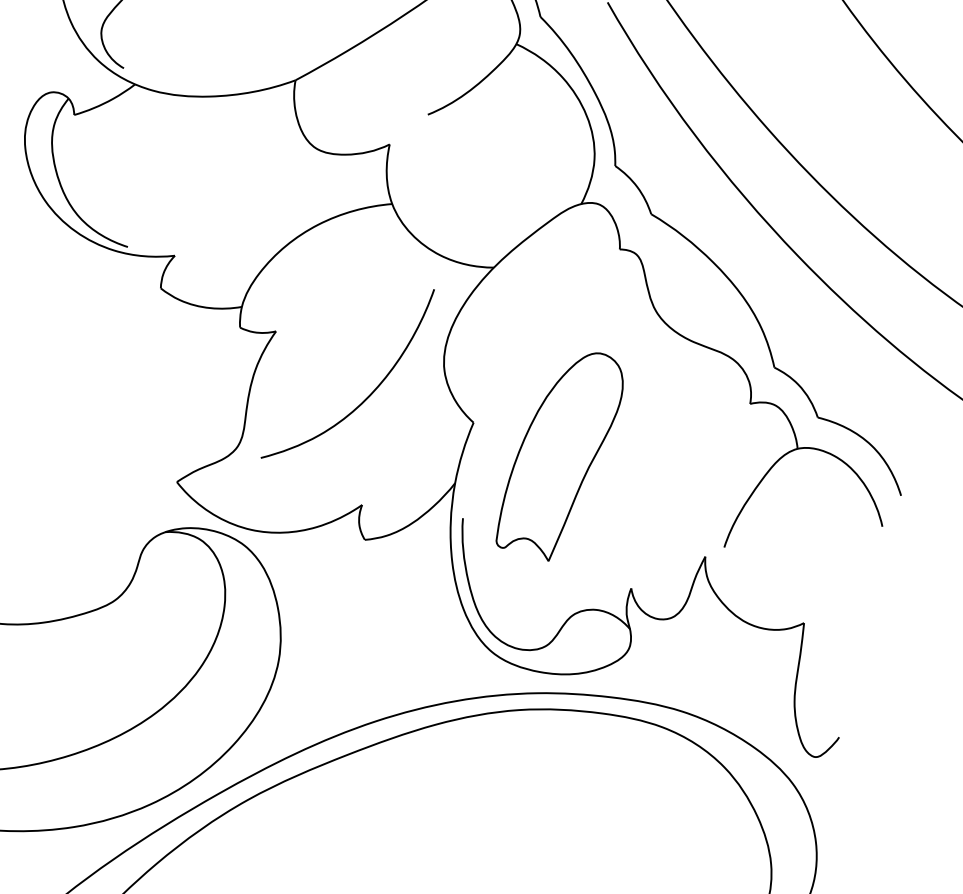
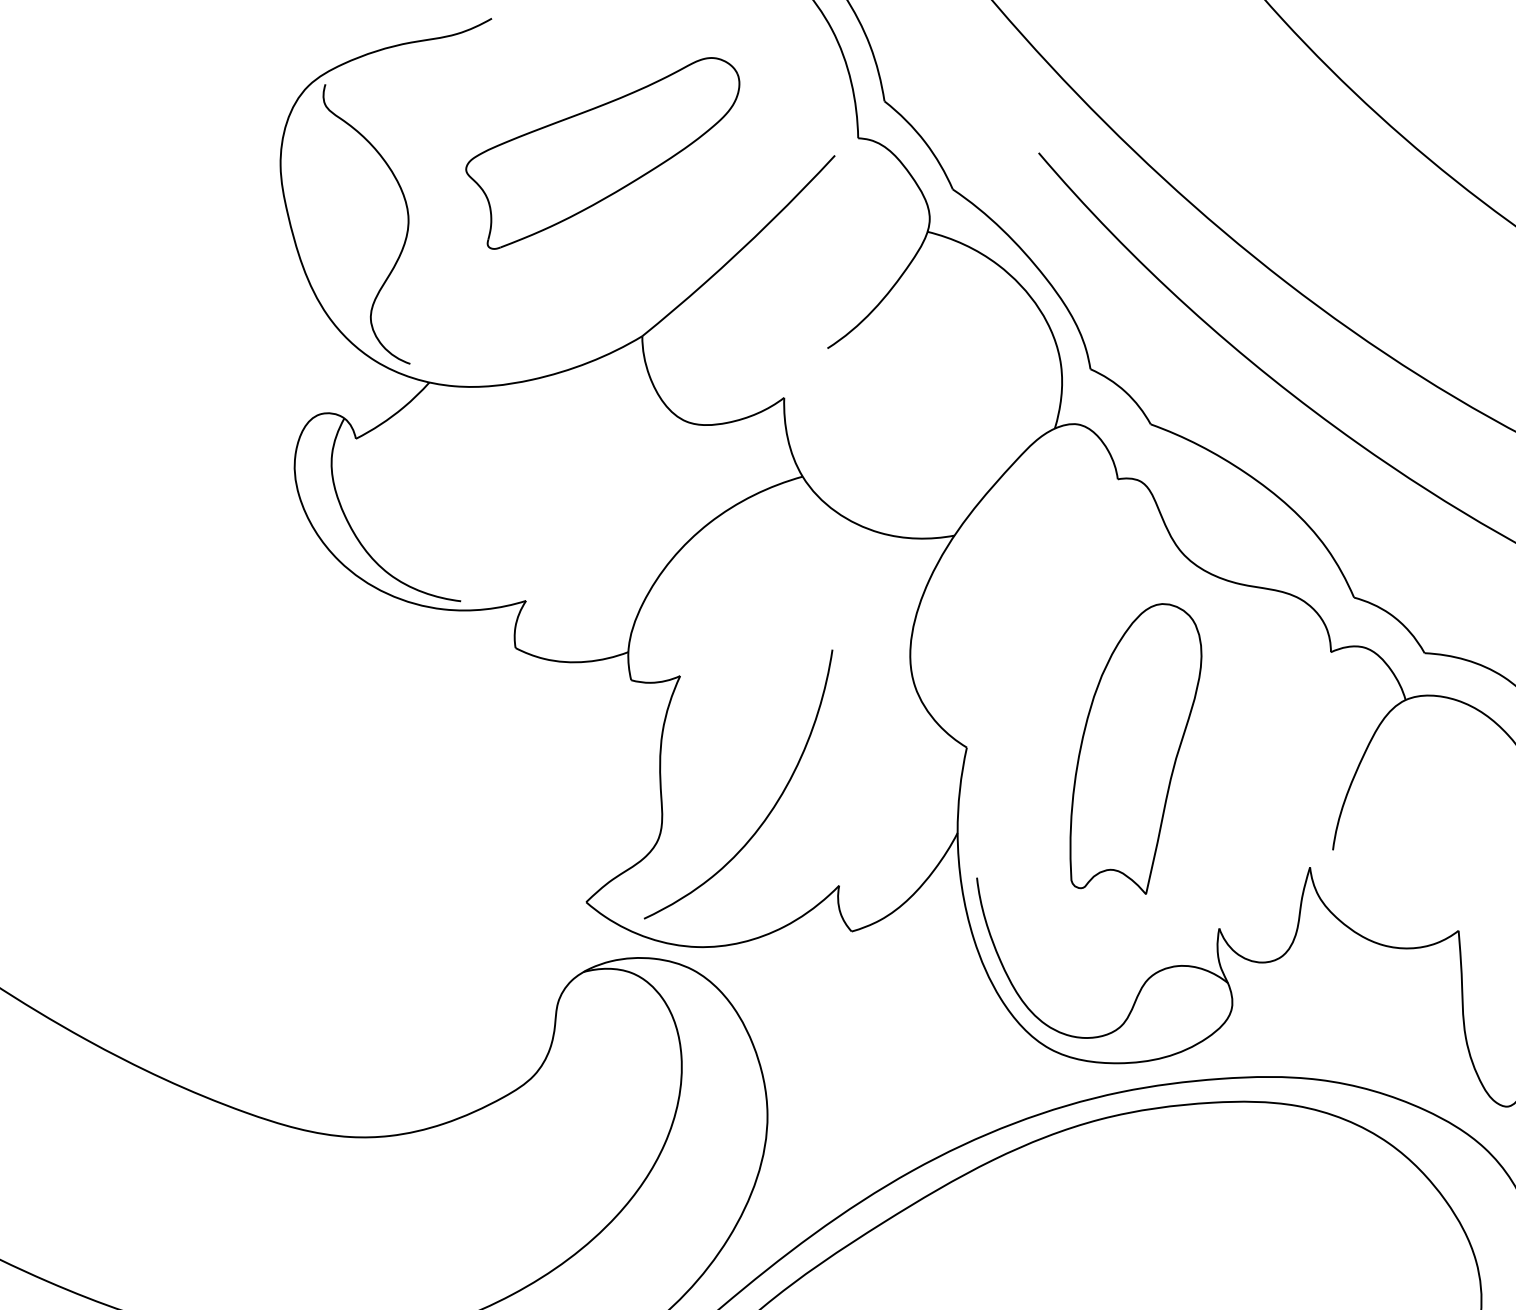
curve: (369, 395) -> (772, 807), moved
part: (561, 454) -> (1135, 748), moved

